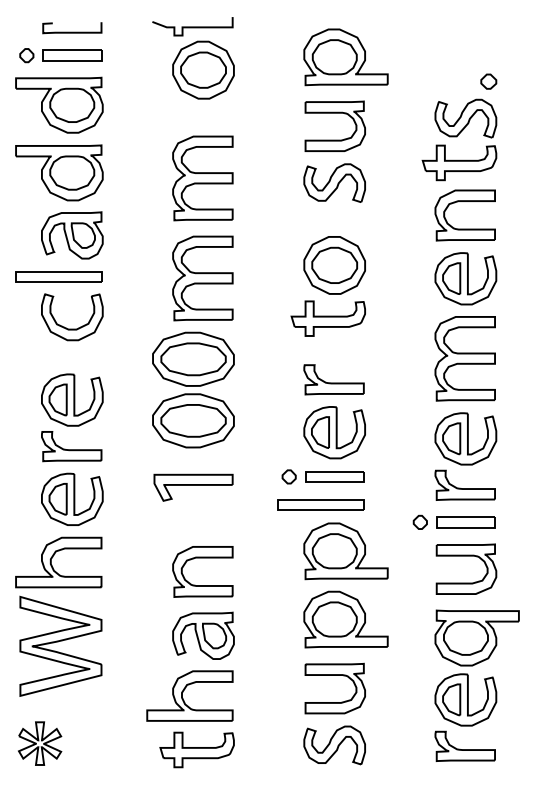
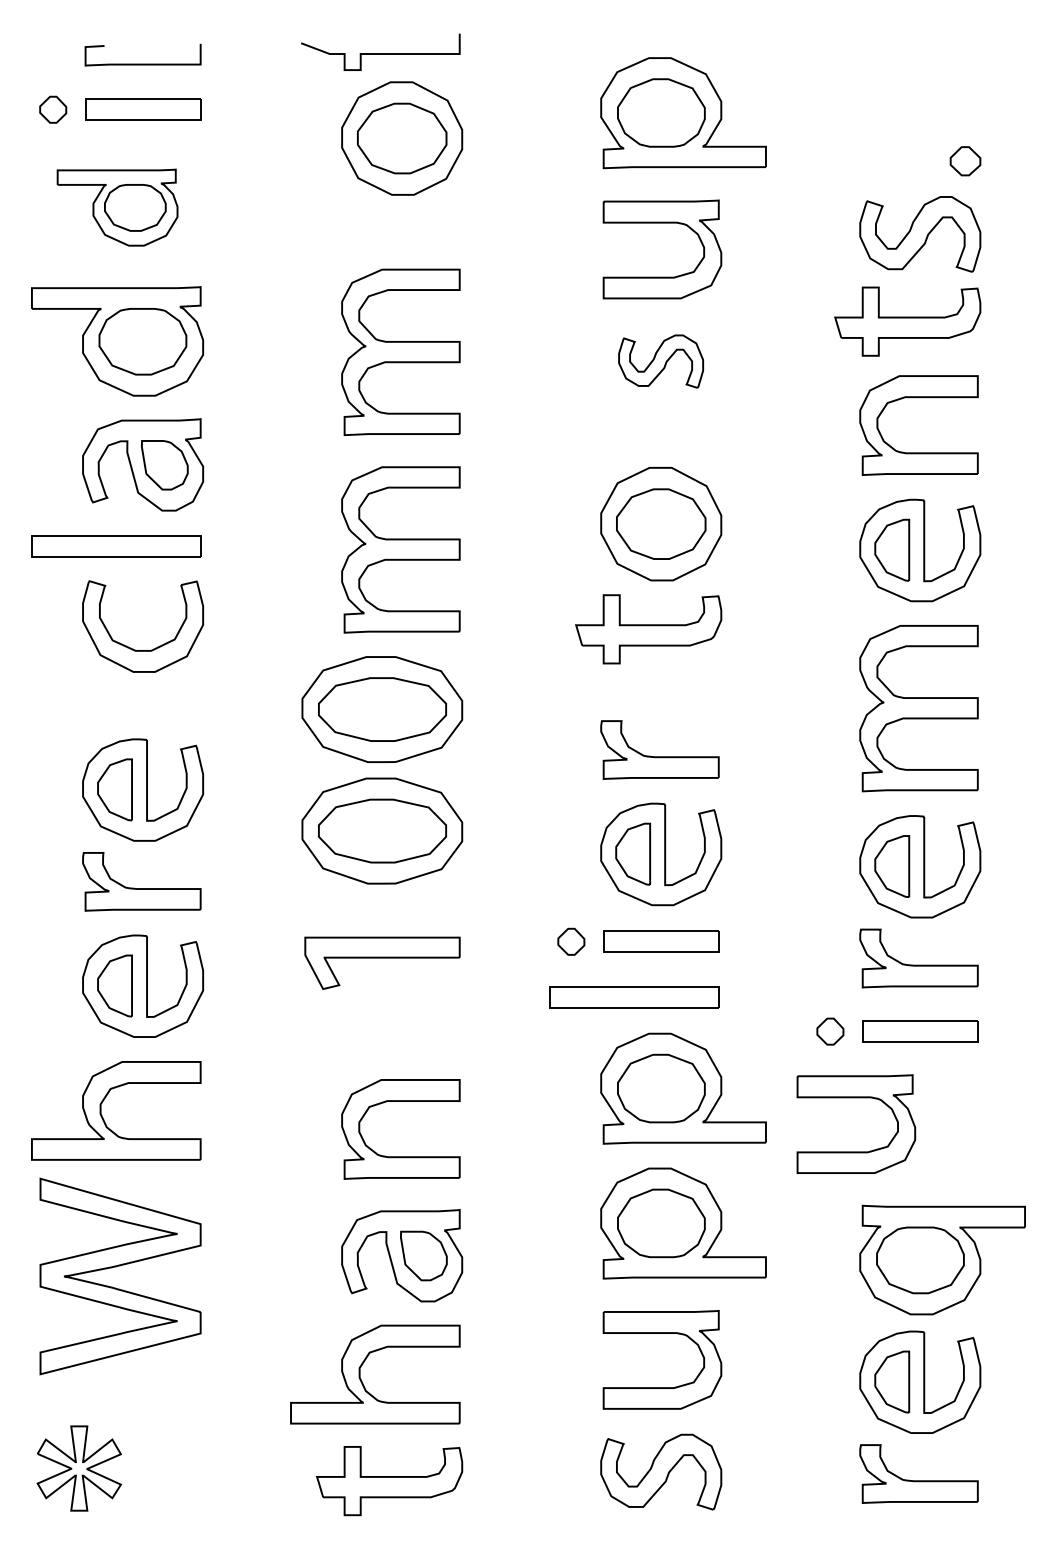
part: (59, 104) -> (117, 206), size x0.7
part: (334, 182) -> (660, 360), size x0.7
part: (466, 556) -> (856, 1098), moved

